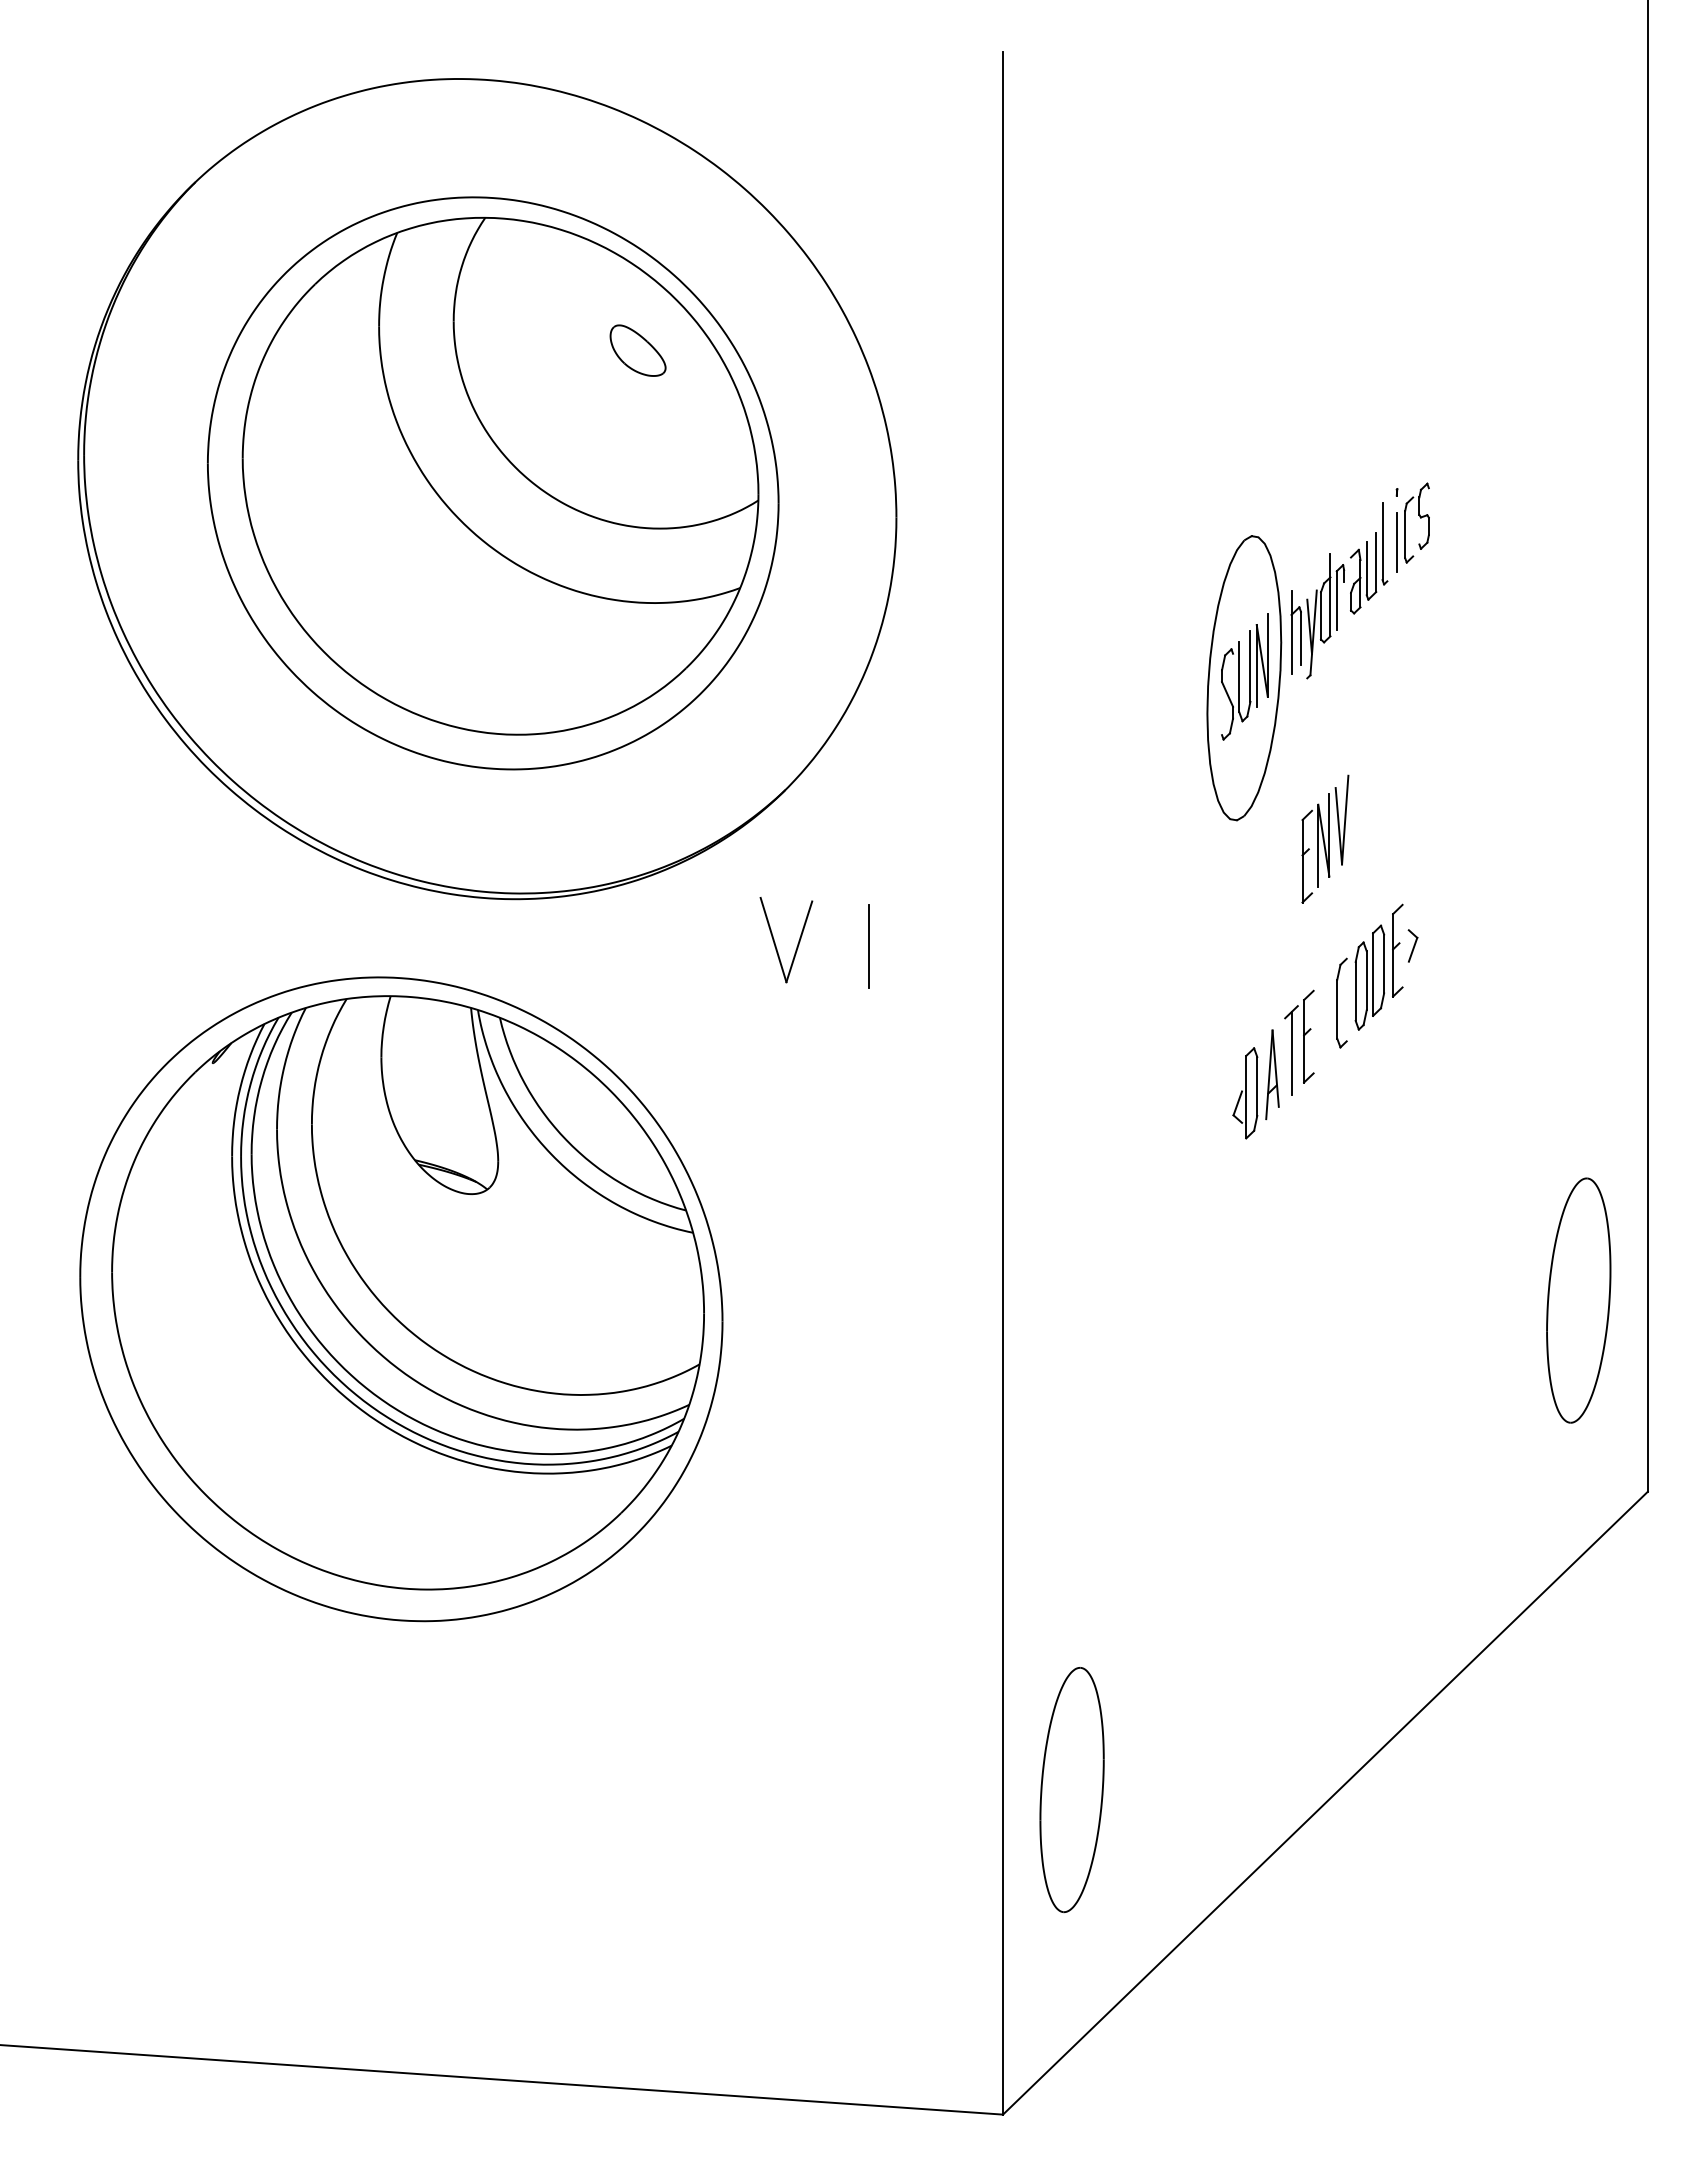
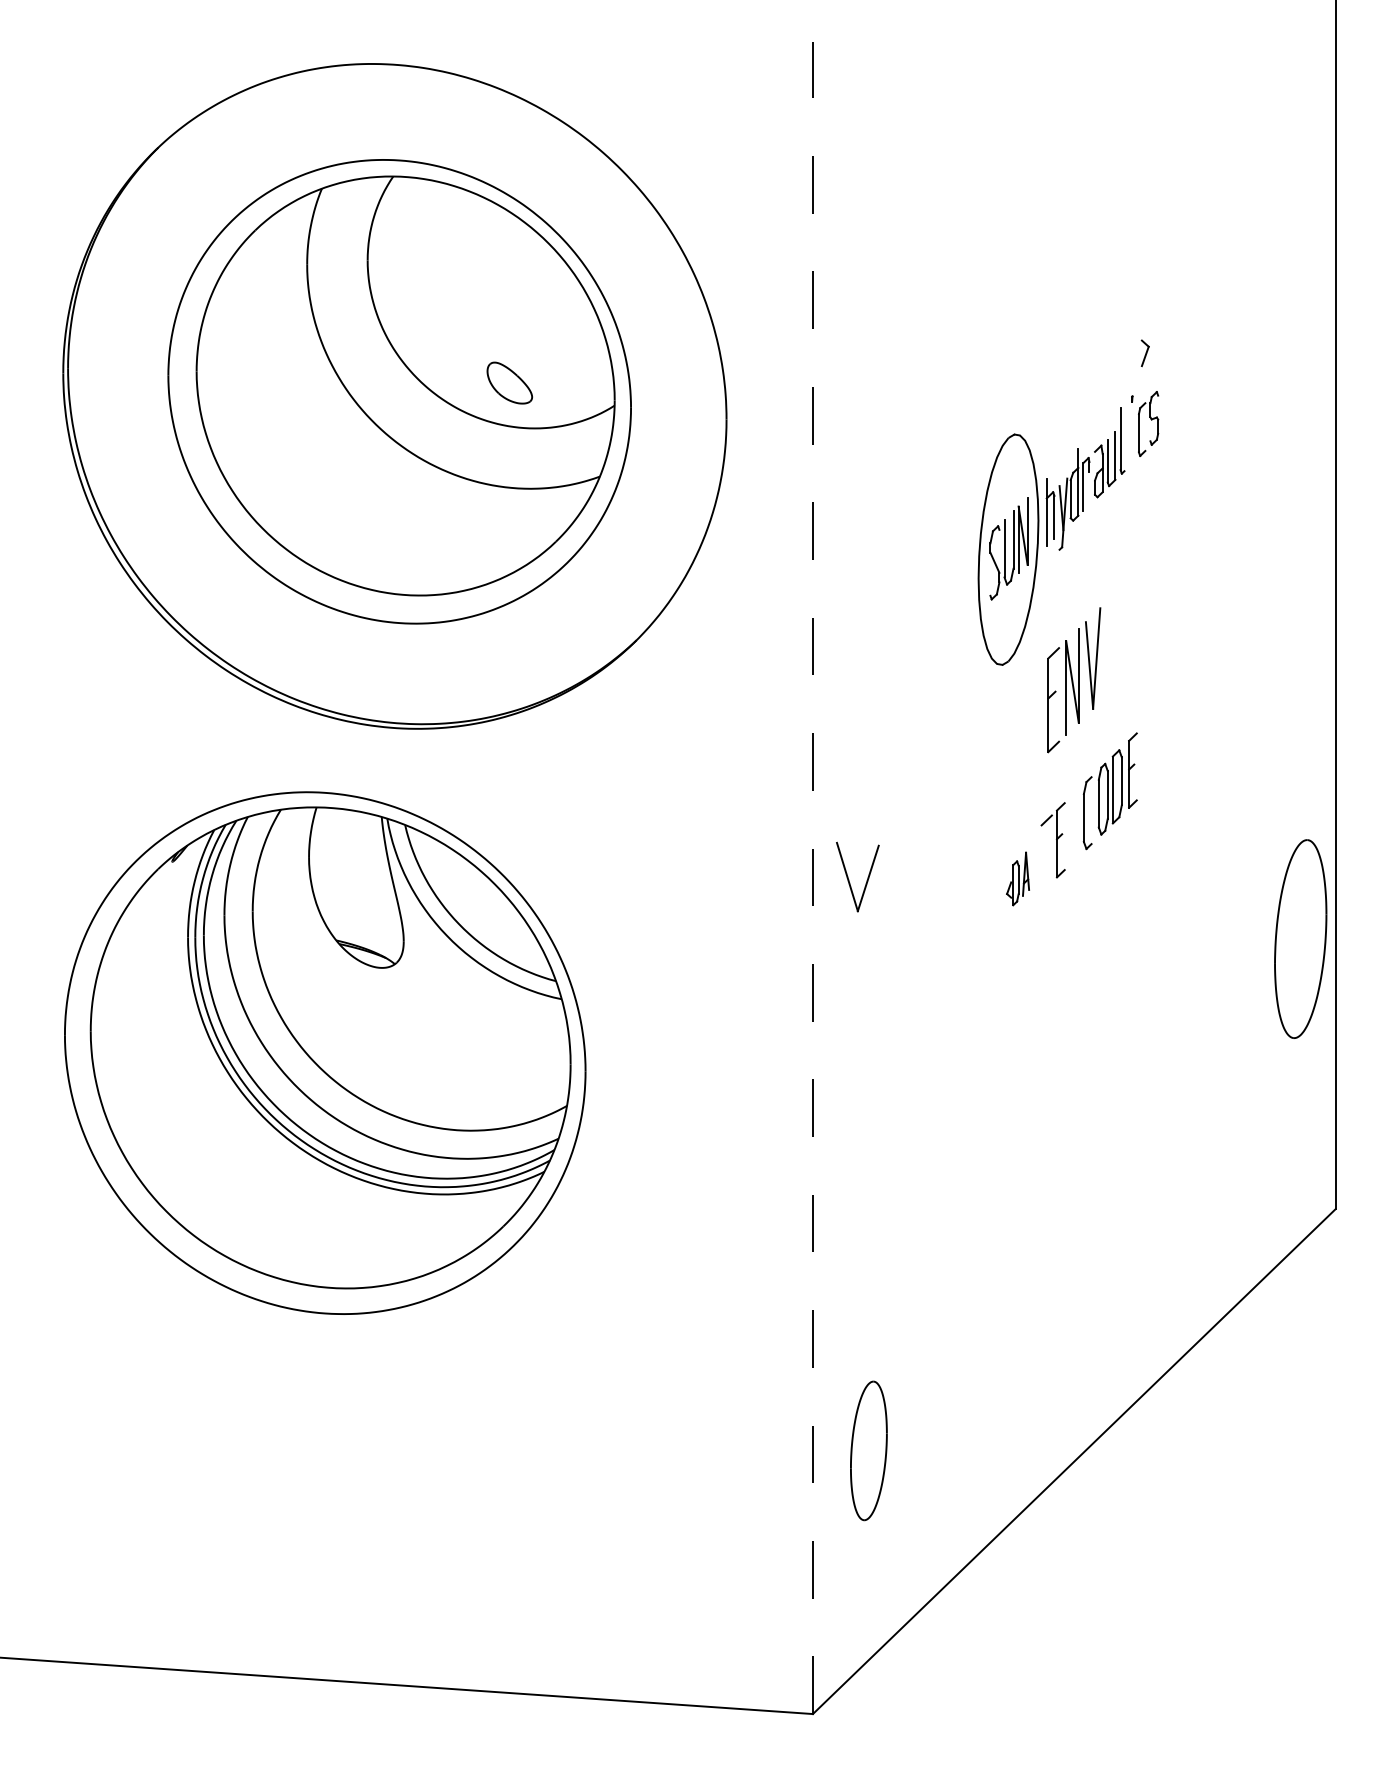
part: (637, 350) -> (509, 382), moved
line: (1396, 542) -> (1131, 439), removed
part: (1325, 838) -> (1074, 679), size x1.4
part: (775, 942) -> (848, 879), moved
part: (1412, 945) -> (1144, 352), moved
line: (868, 946) -> (703, 767), removed
line: (1291, 1053) -> (1046, 853), removed
line: (1003, 1082) -> (813, 877), solid -> dashed
part: (1255, 1084) -> (1017, 879), size x0.6
part: (1578, 1300) -> (1300, 939), moved
part: (1071, 1789) -> (868, 1450), size x0.7

